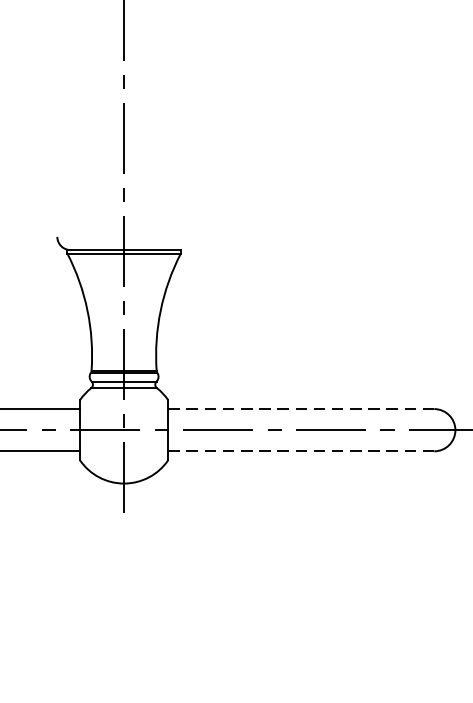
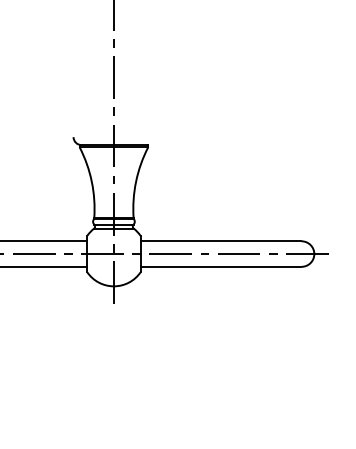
line: (301, 409) -> (221, 241), dashed -> solid
line: (301, 450) -> (221, 266), dashed -> solid

